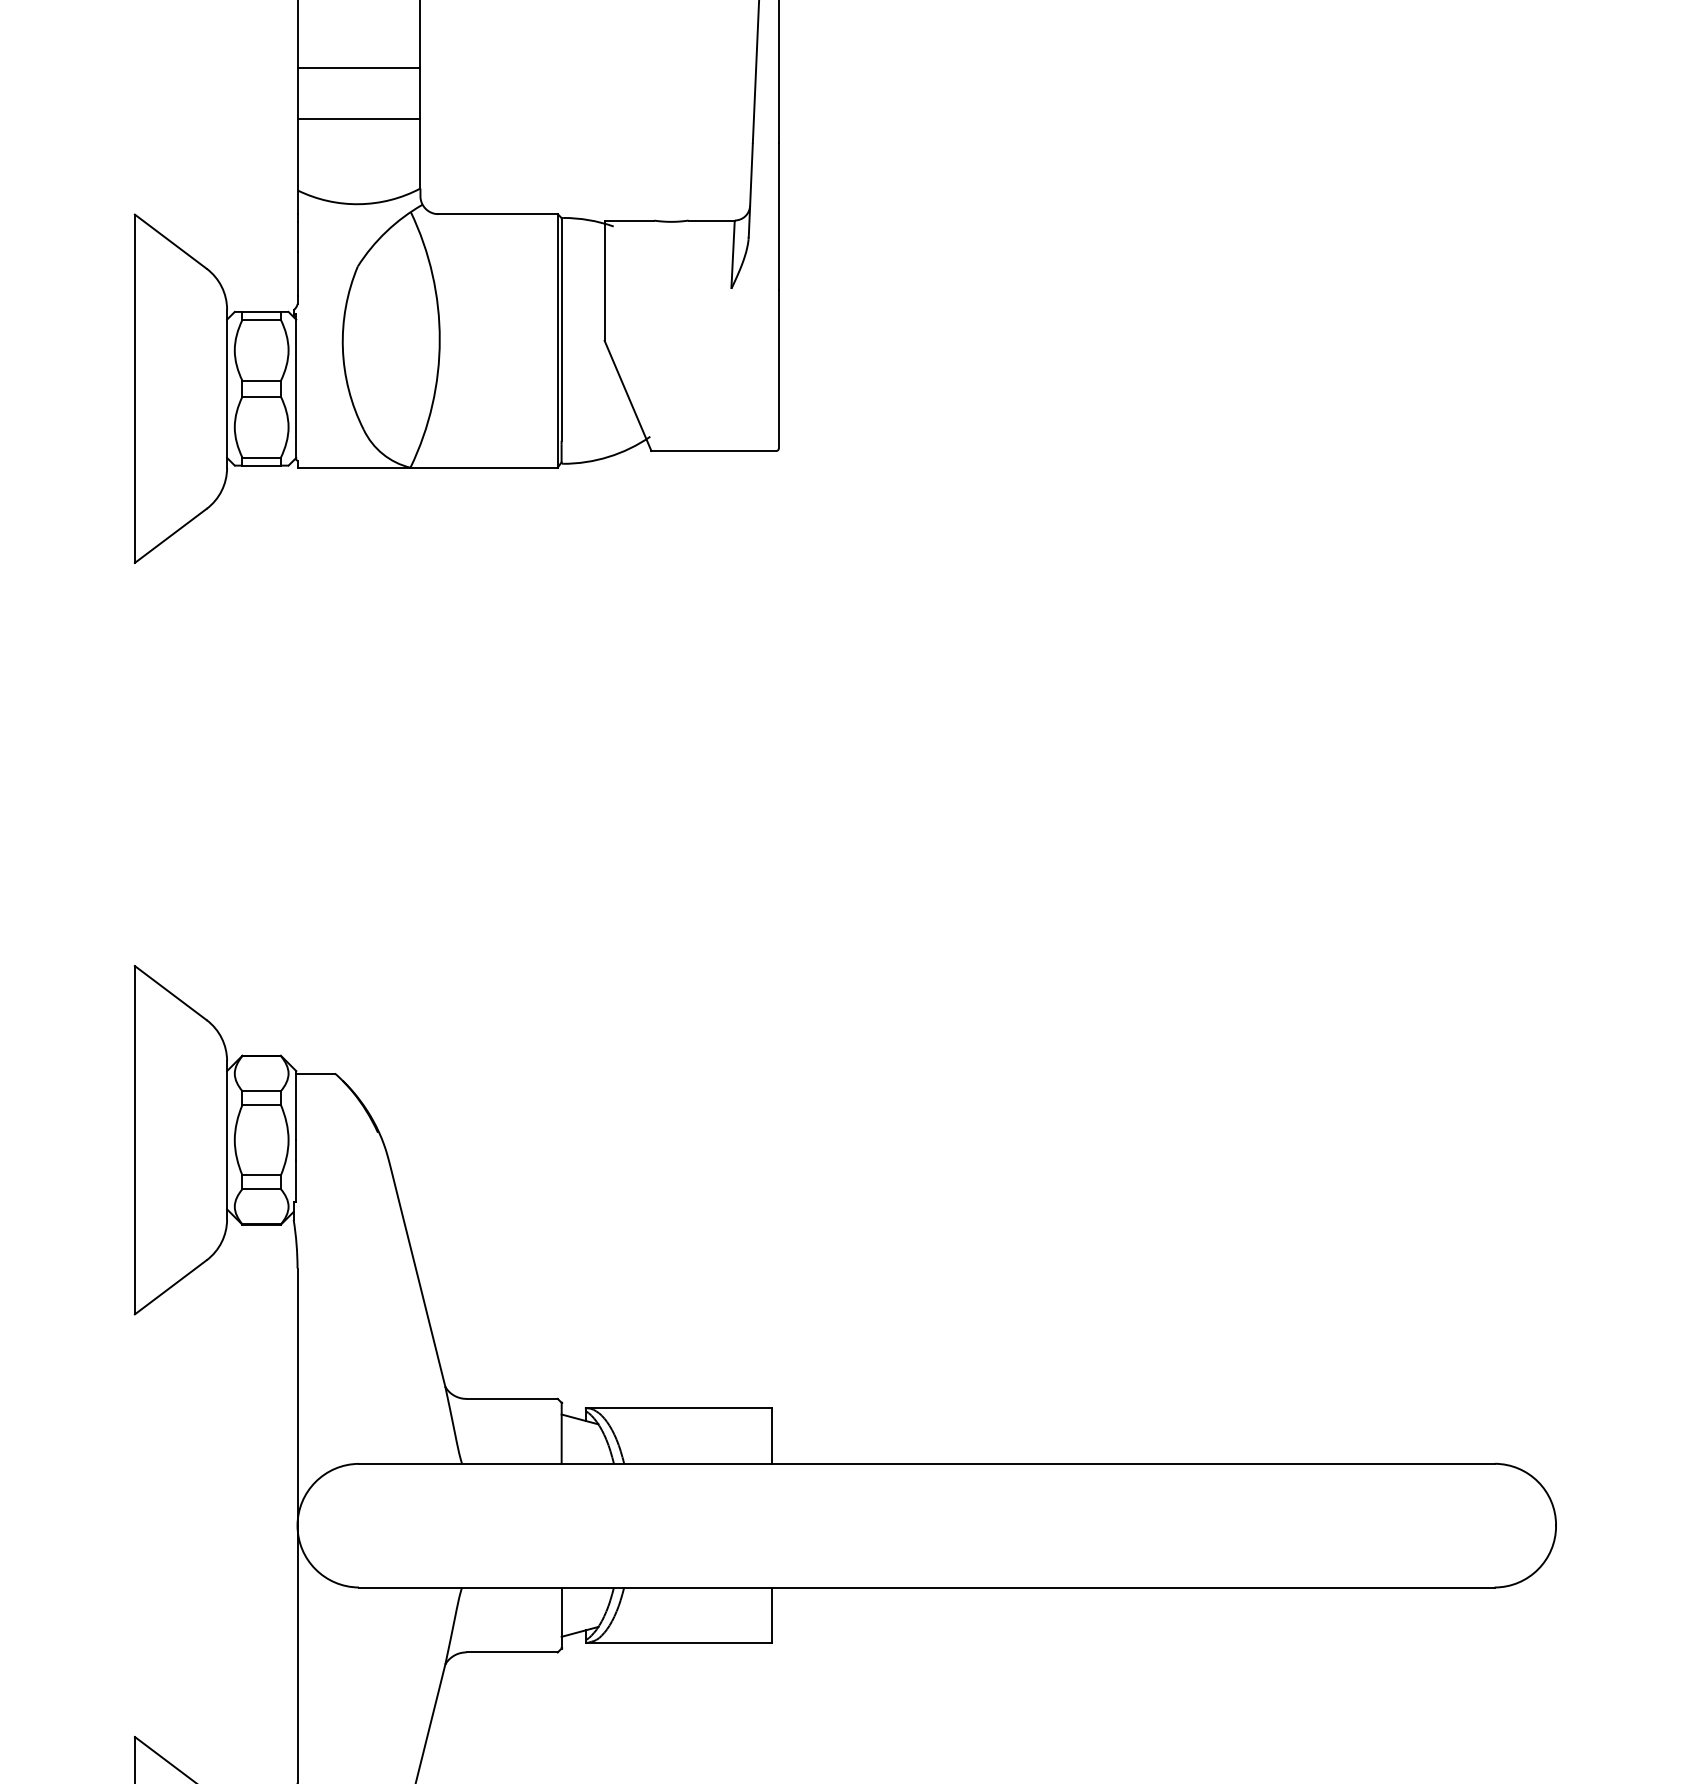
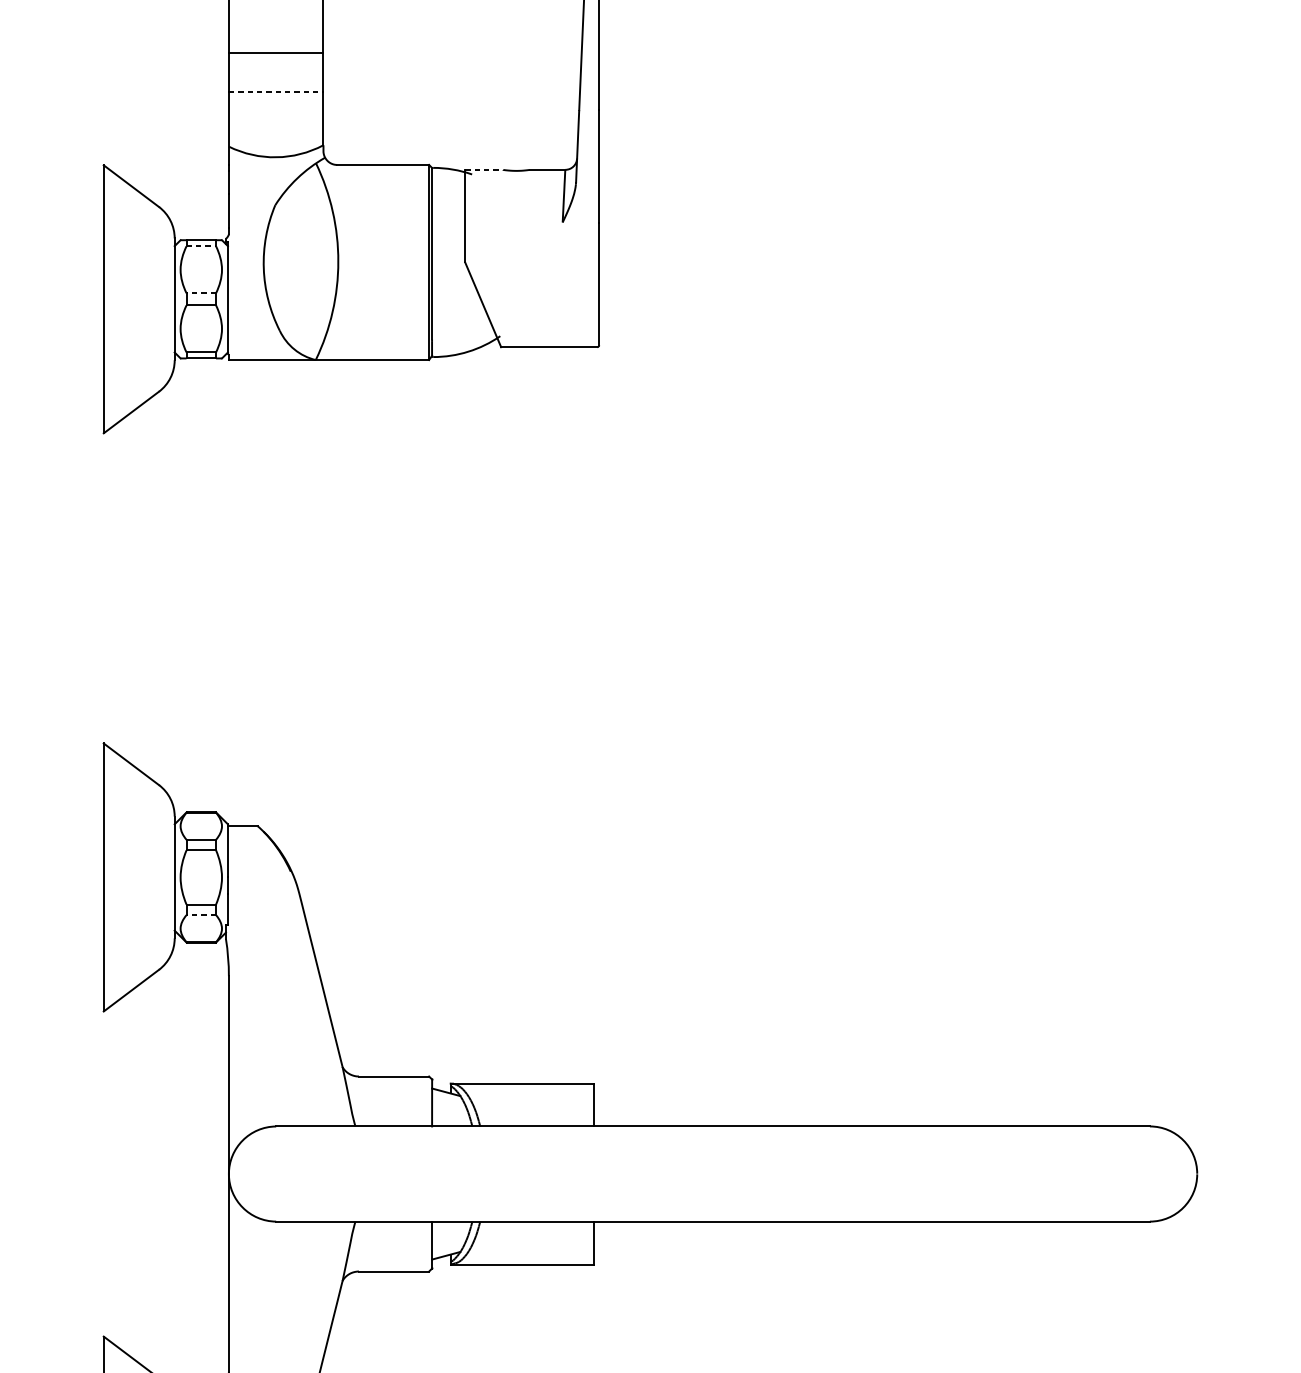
line: (359, 119) -> (276, 92), solid -> dashed
line: (629, 220) -> (484, 169), solid -> dashed
line: (262, 319) -> (201, 246), solid -> dashed
line: (261, 380) -> (201, 292), solid -> dashed
line: (261, 1189) -> (201, 915), solid -> dashed

